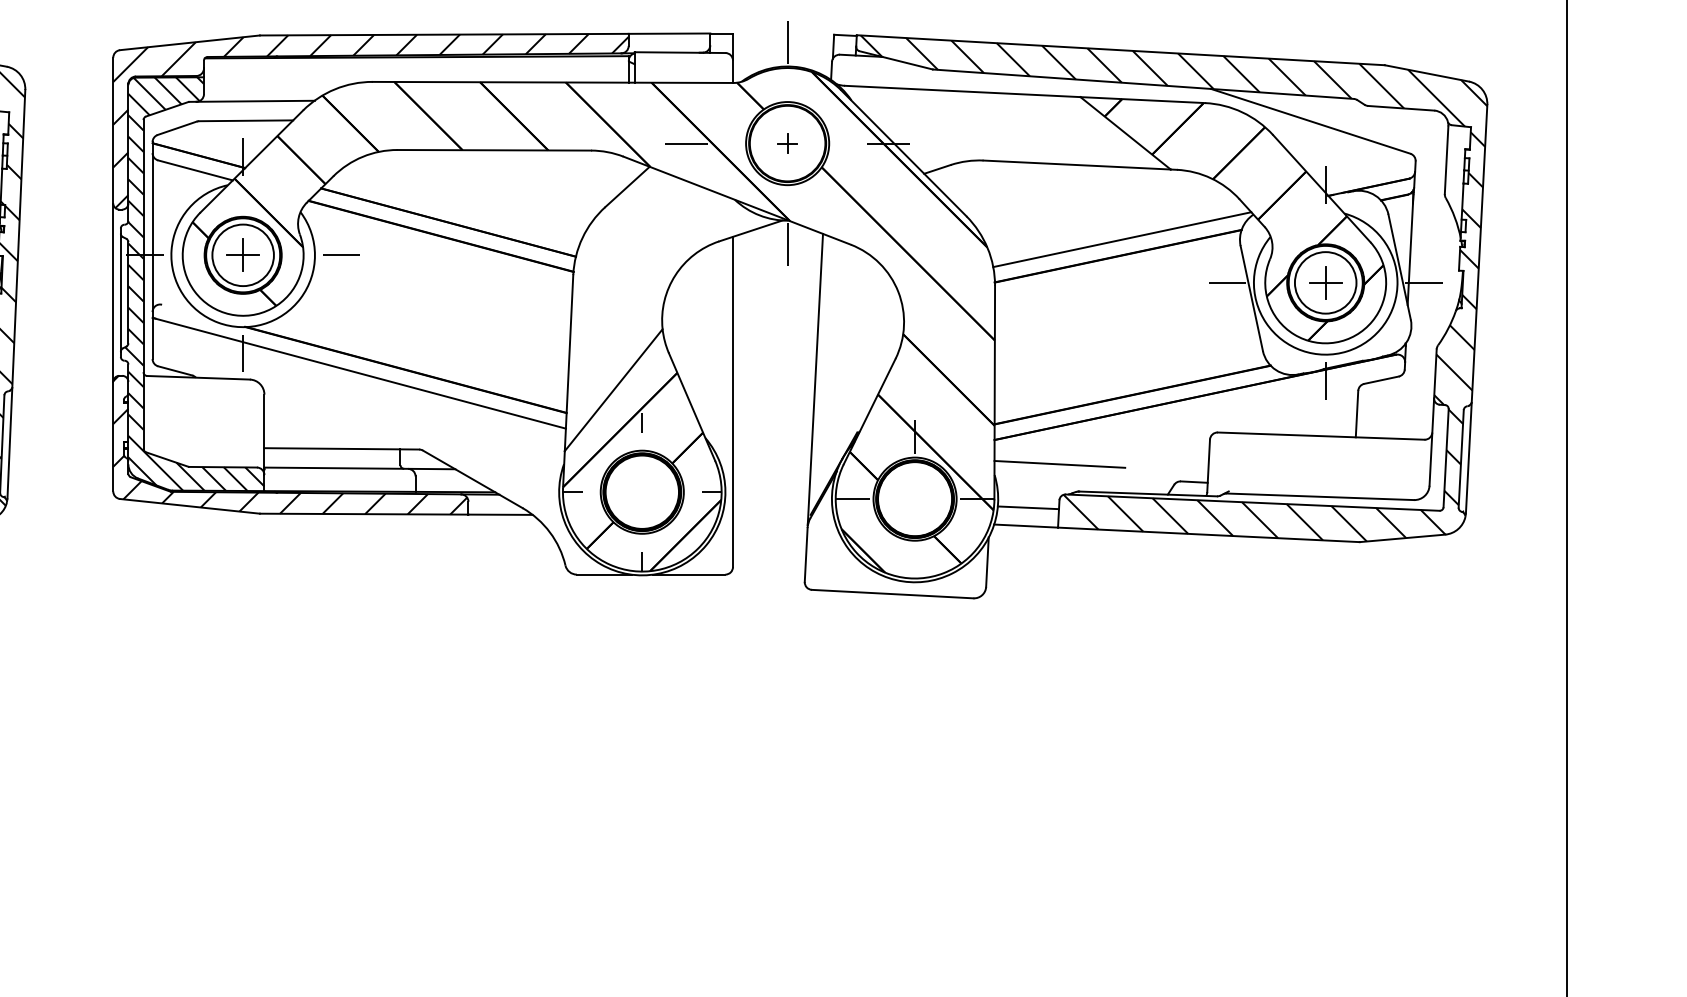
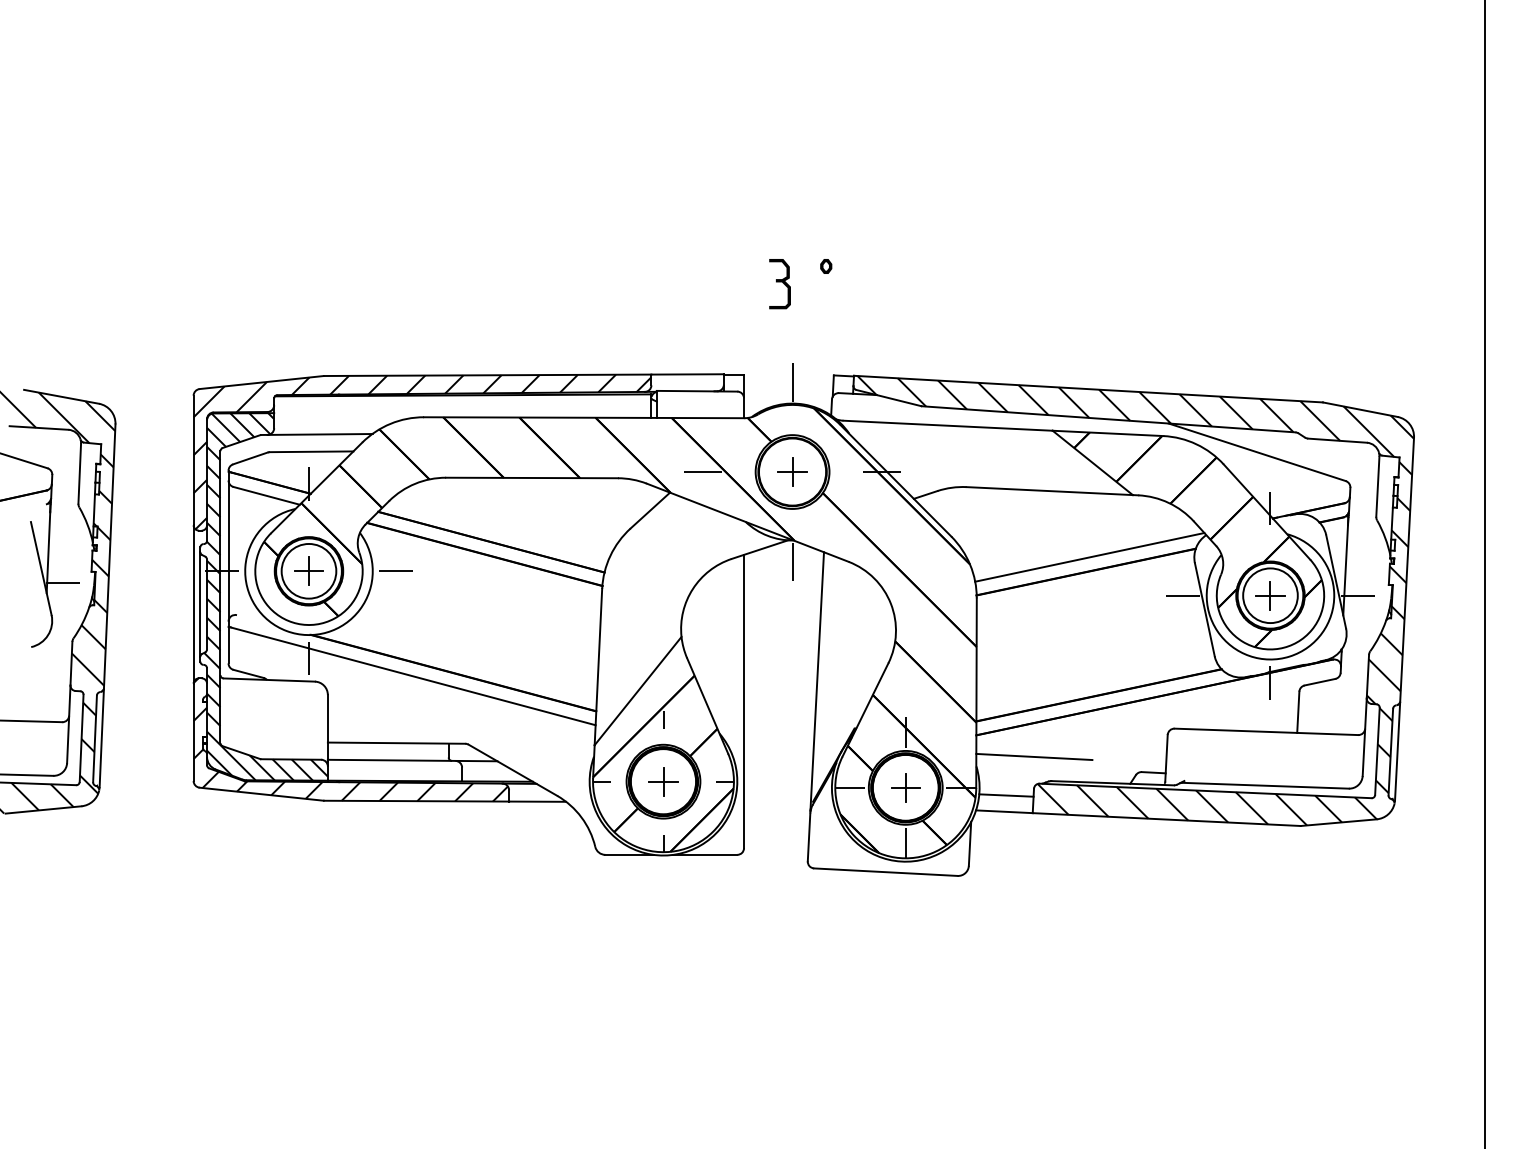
part: (787, 142) -> (792, 471), size x1.67
part: (642, 492) -> (663, 781), added
part: (914, 498) -> (905, 787), added
line: (914, 561) -> (905, 843), added

